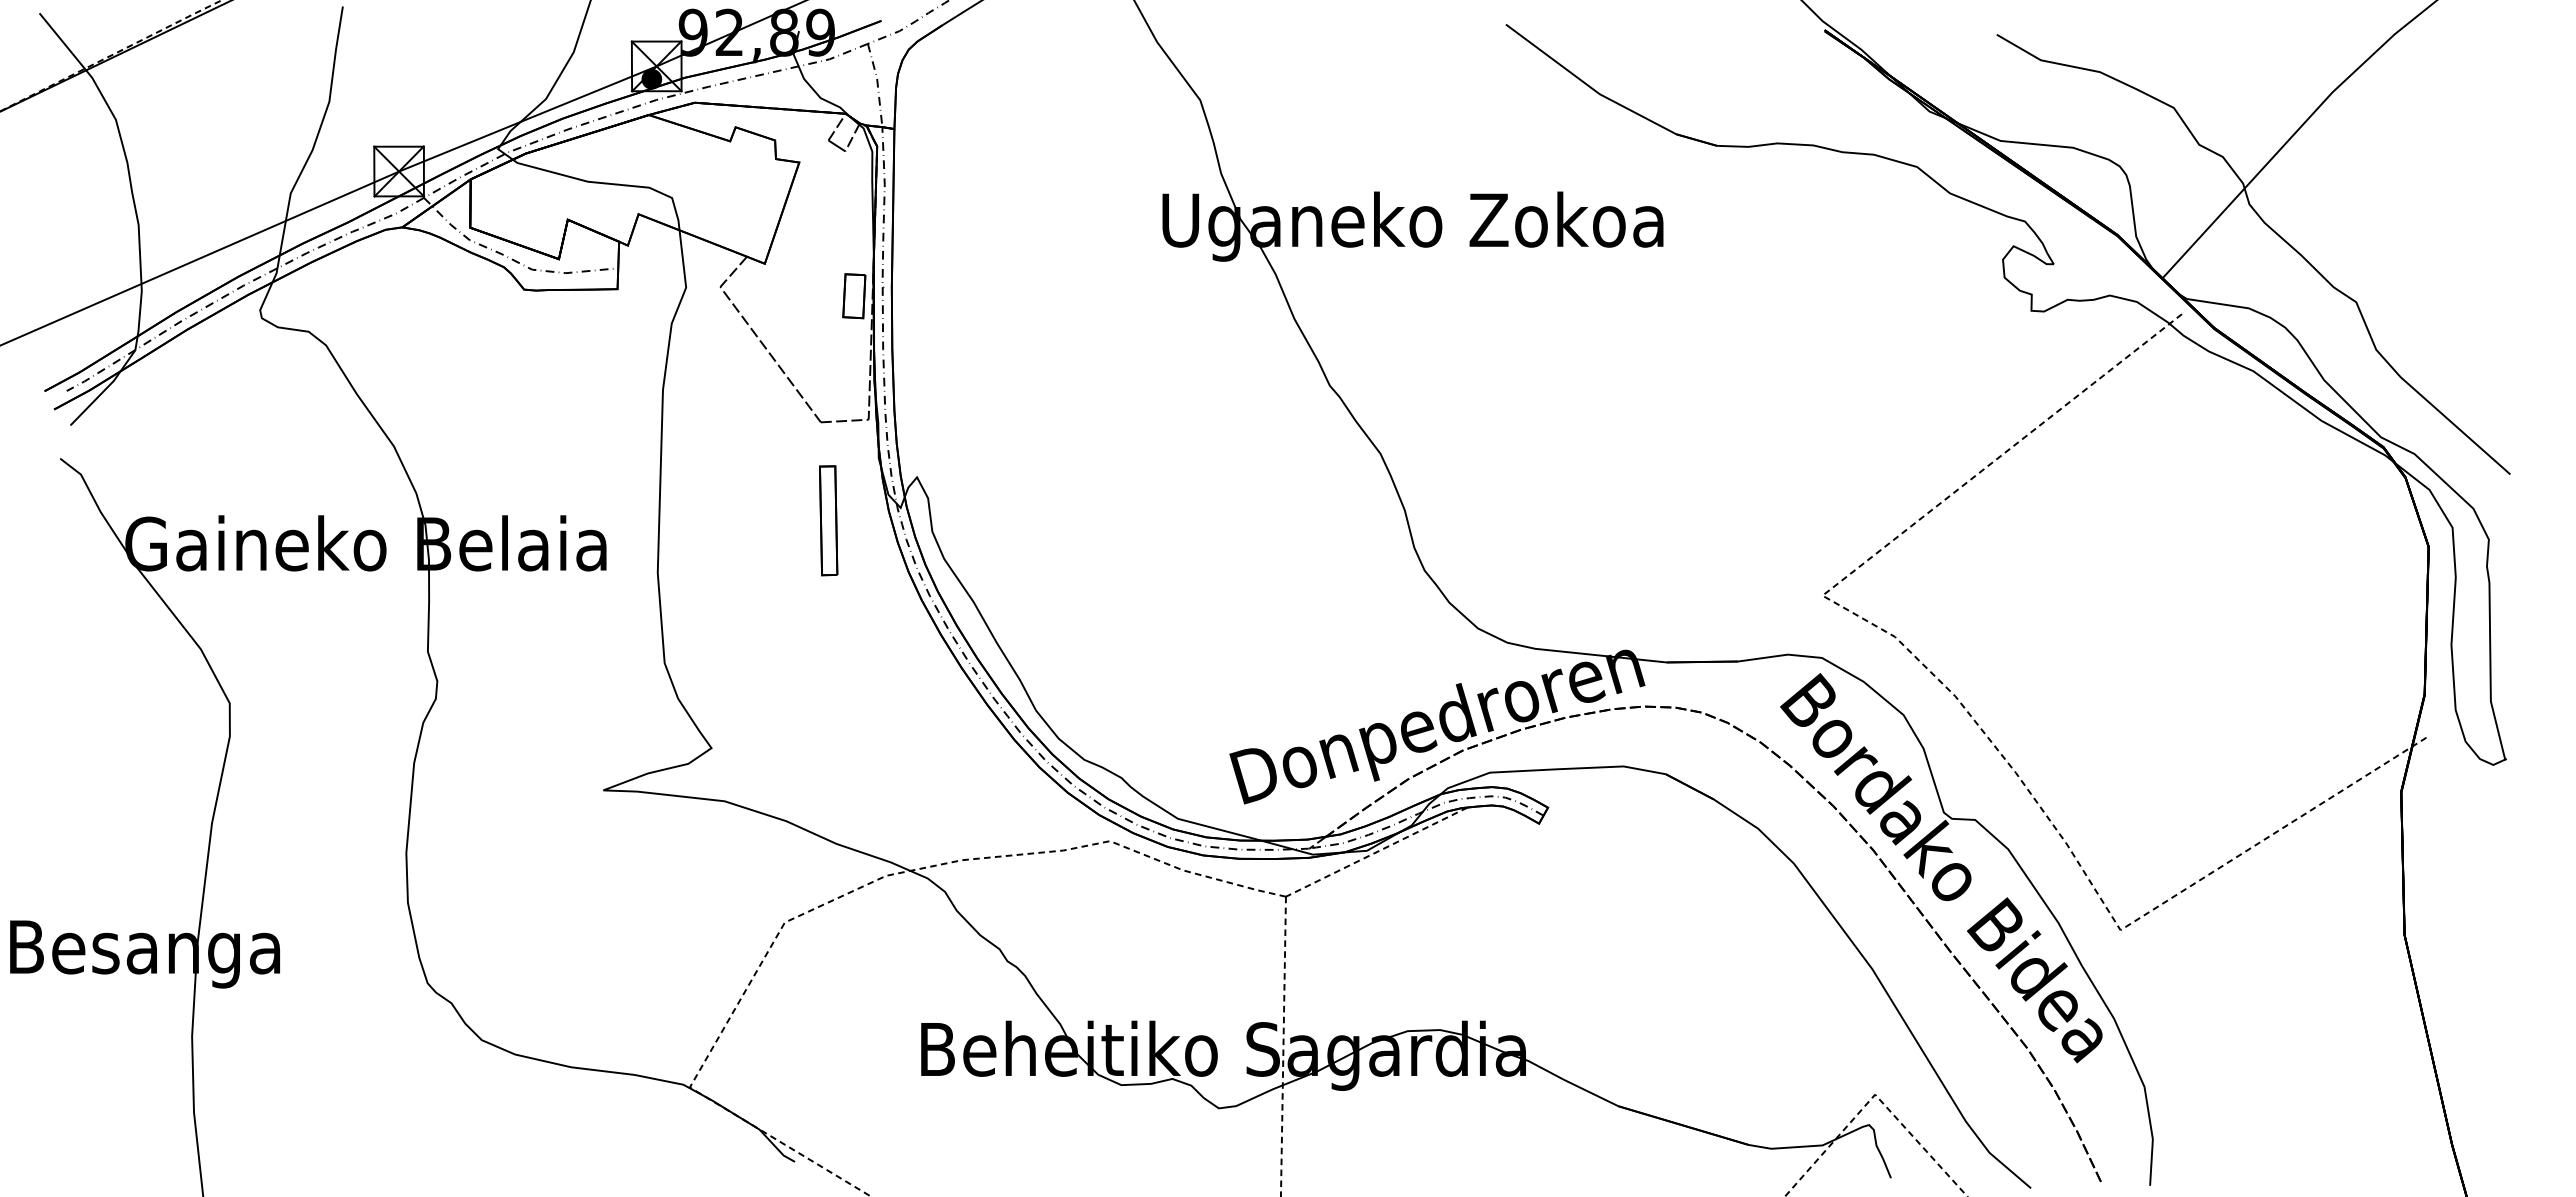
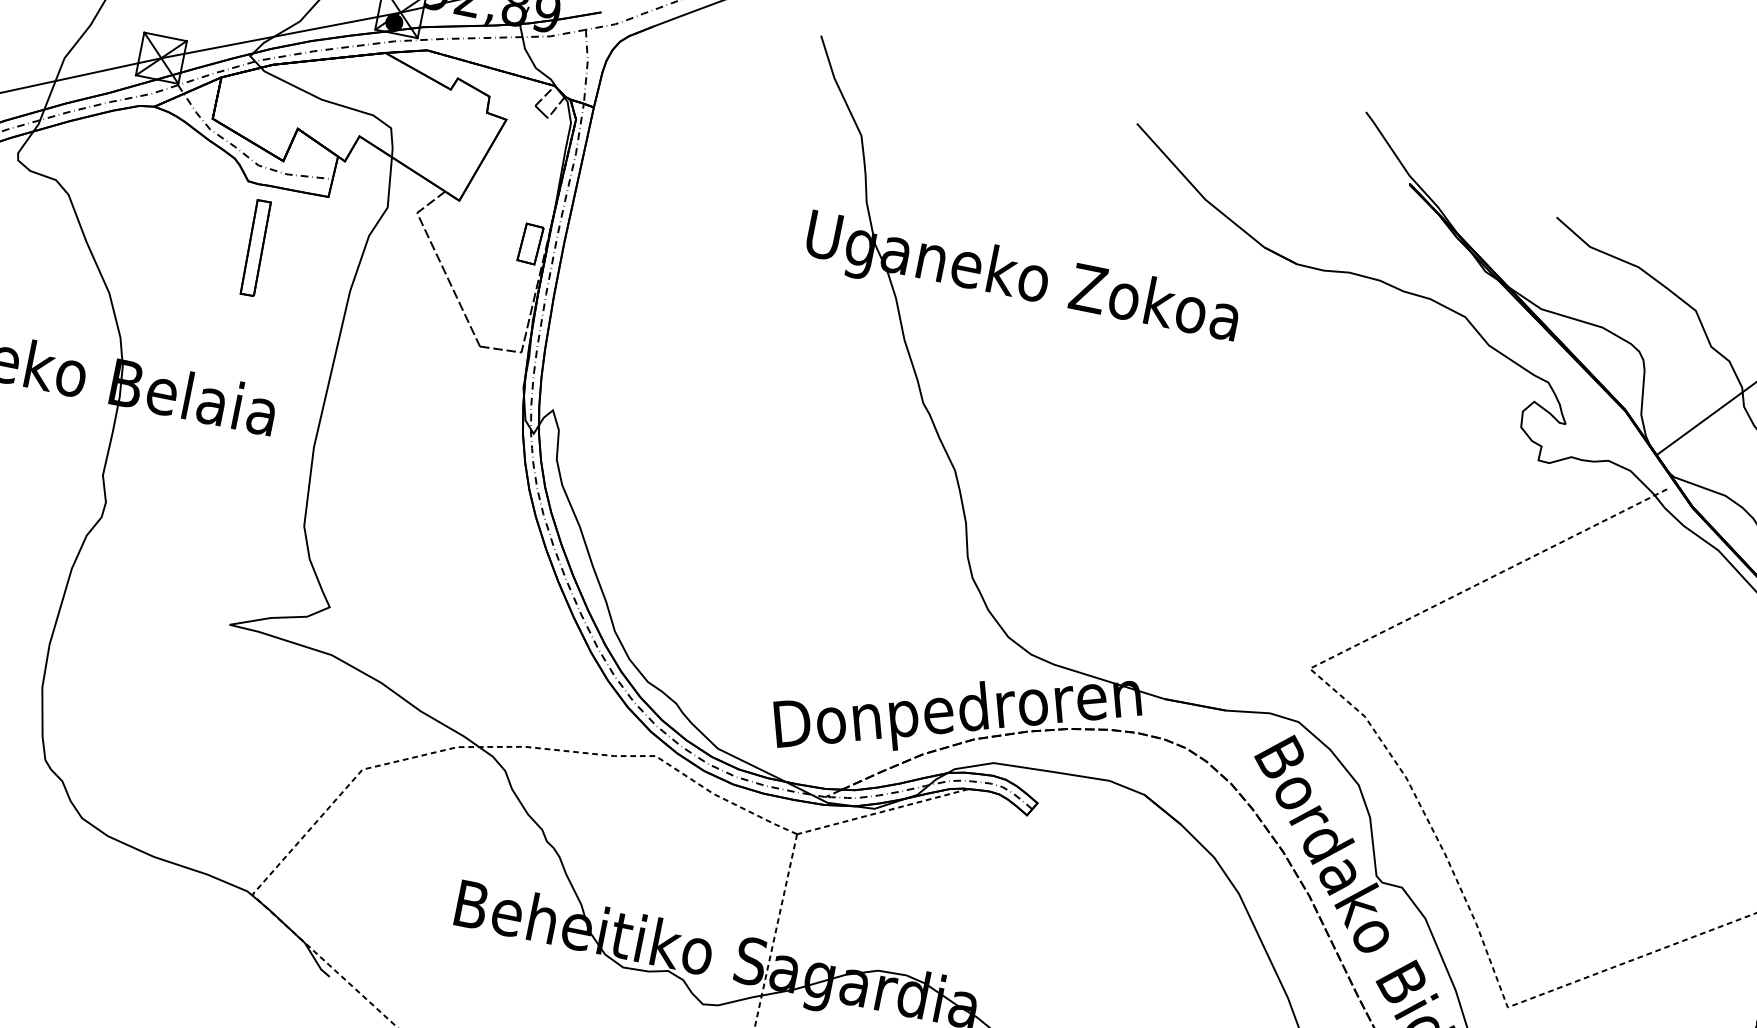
part: (828, 520) -> (255, 247), moved

